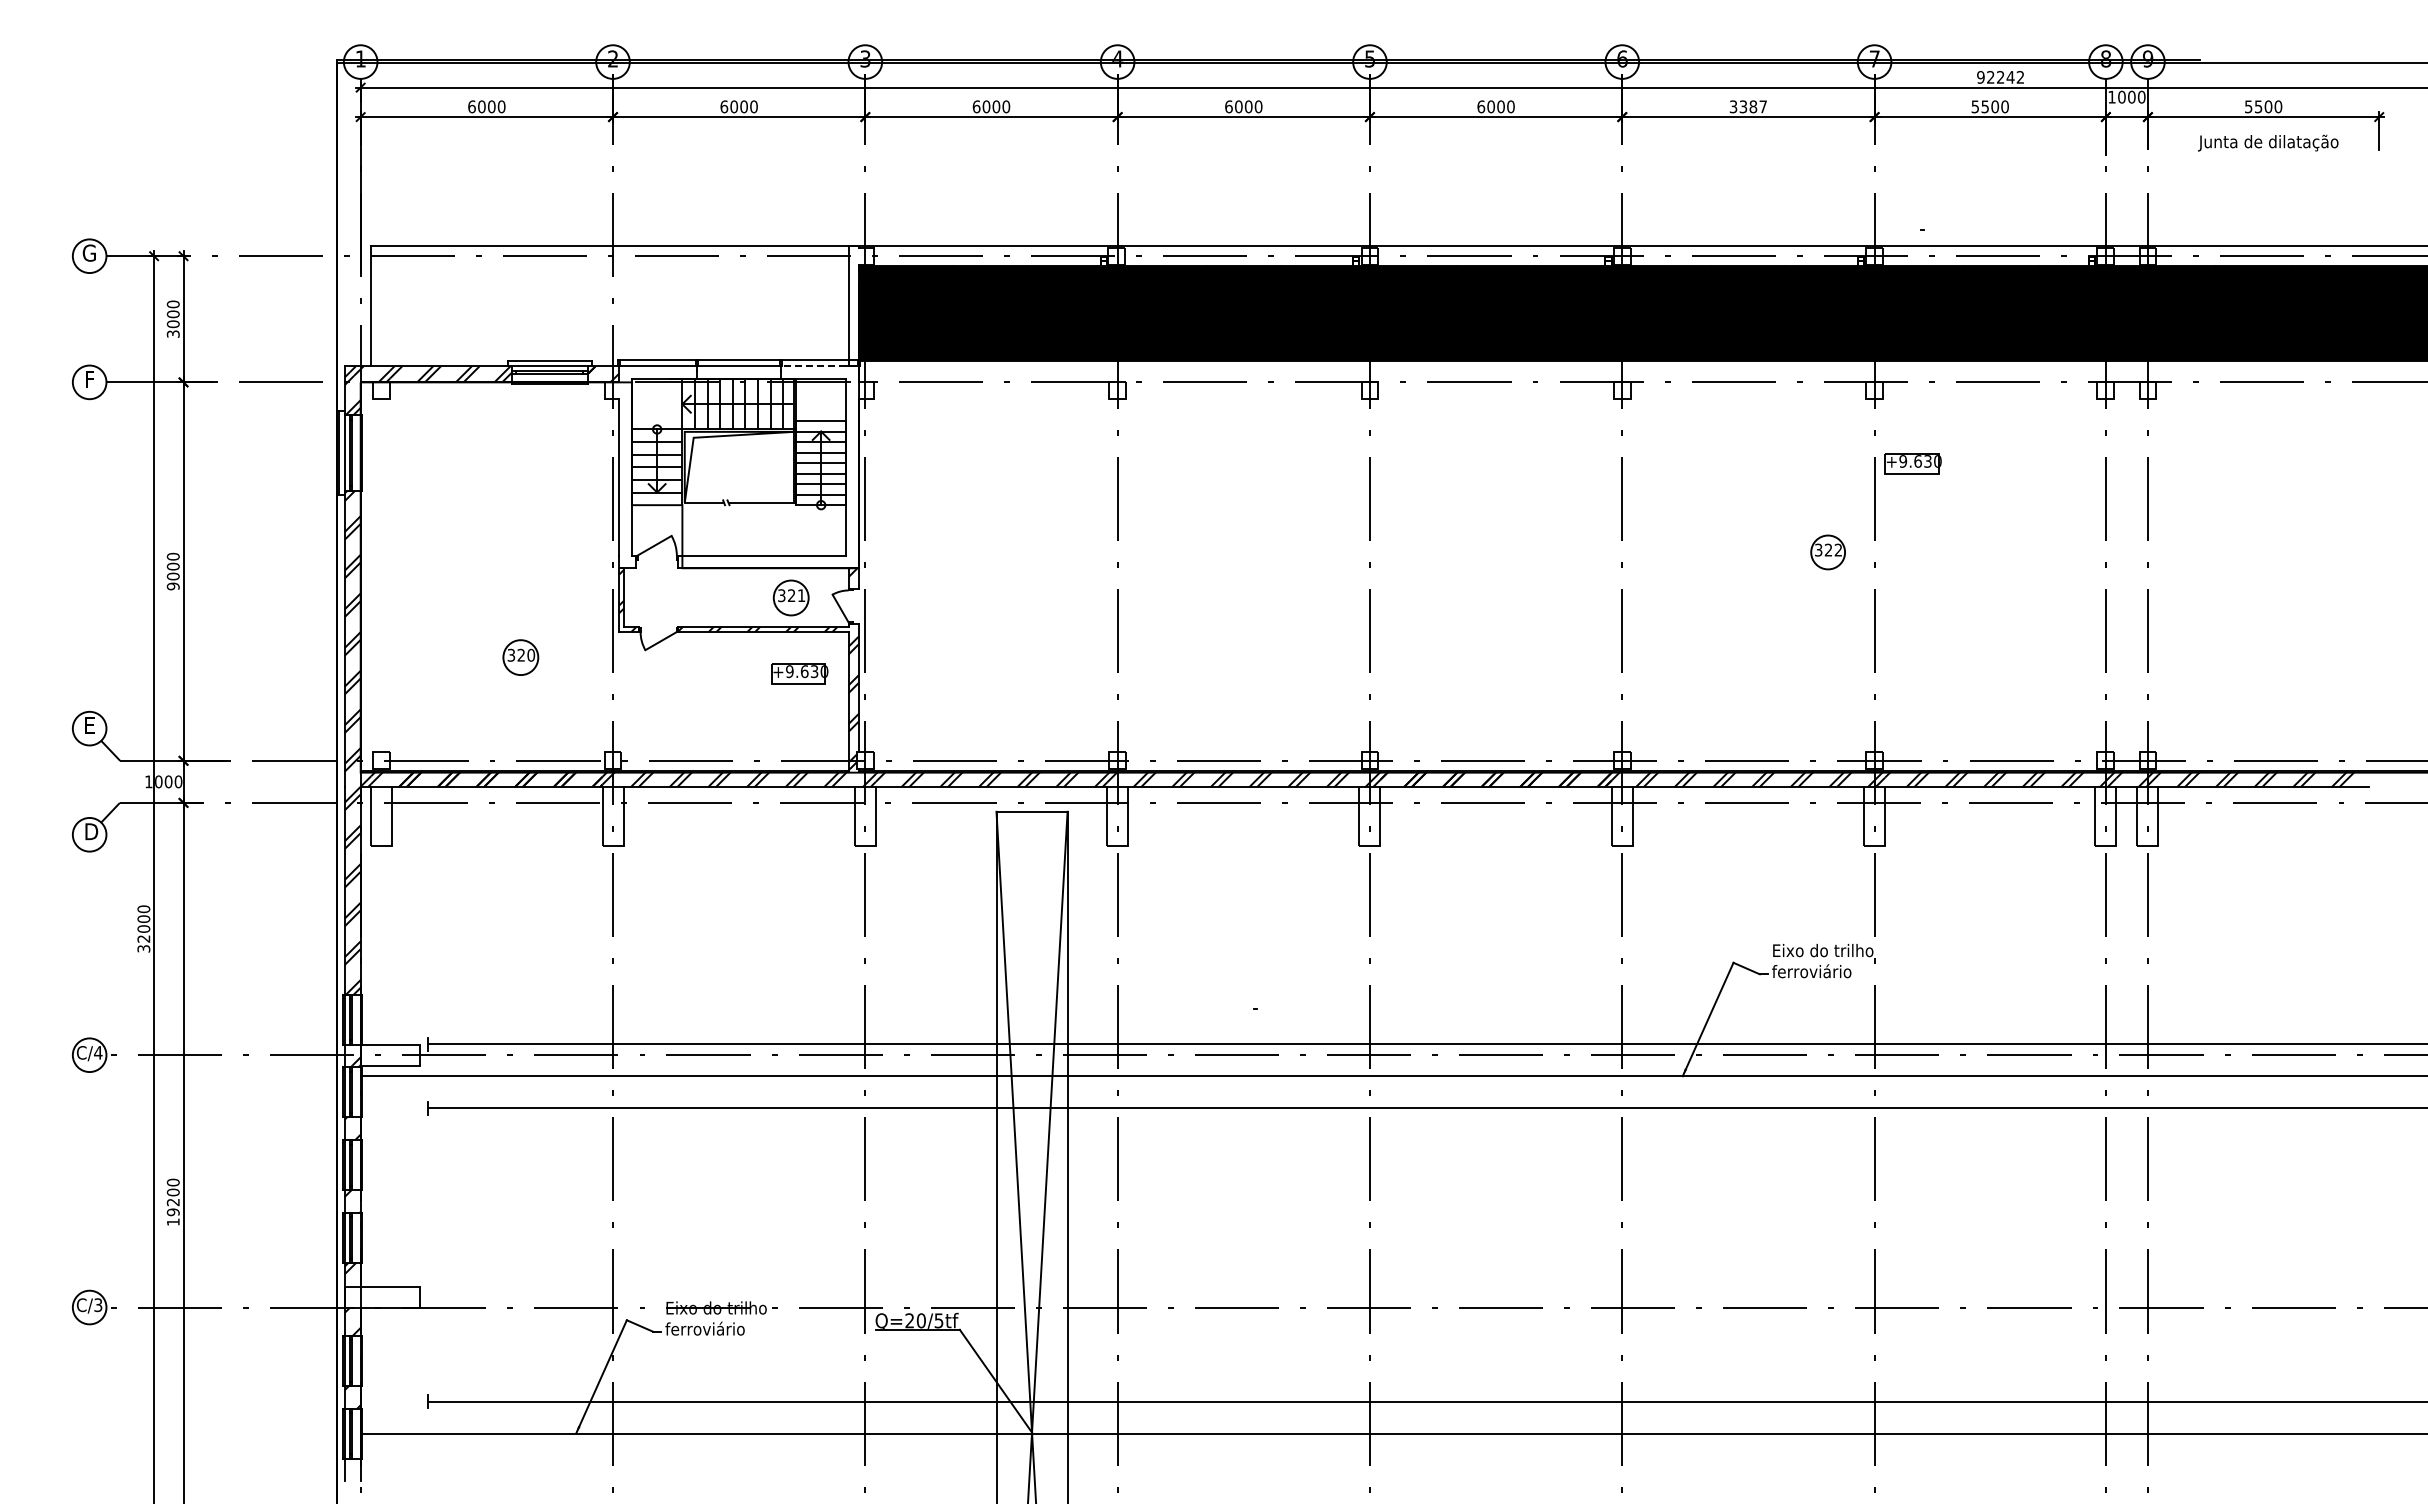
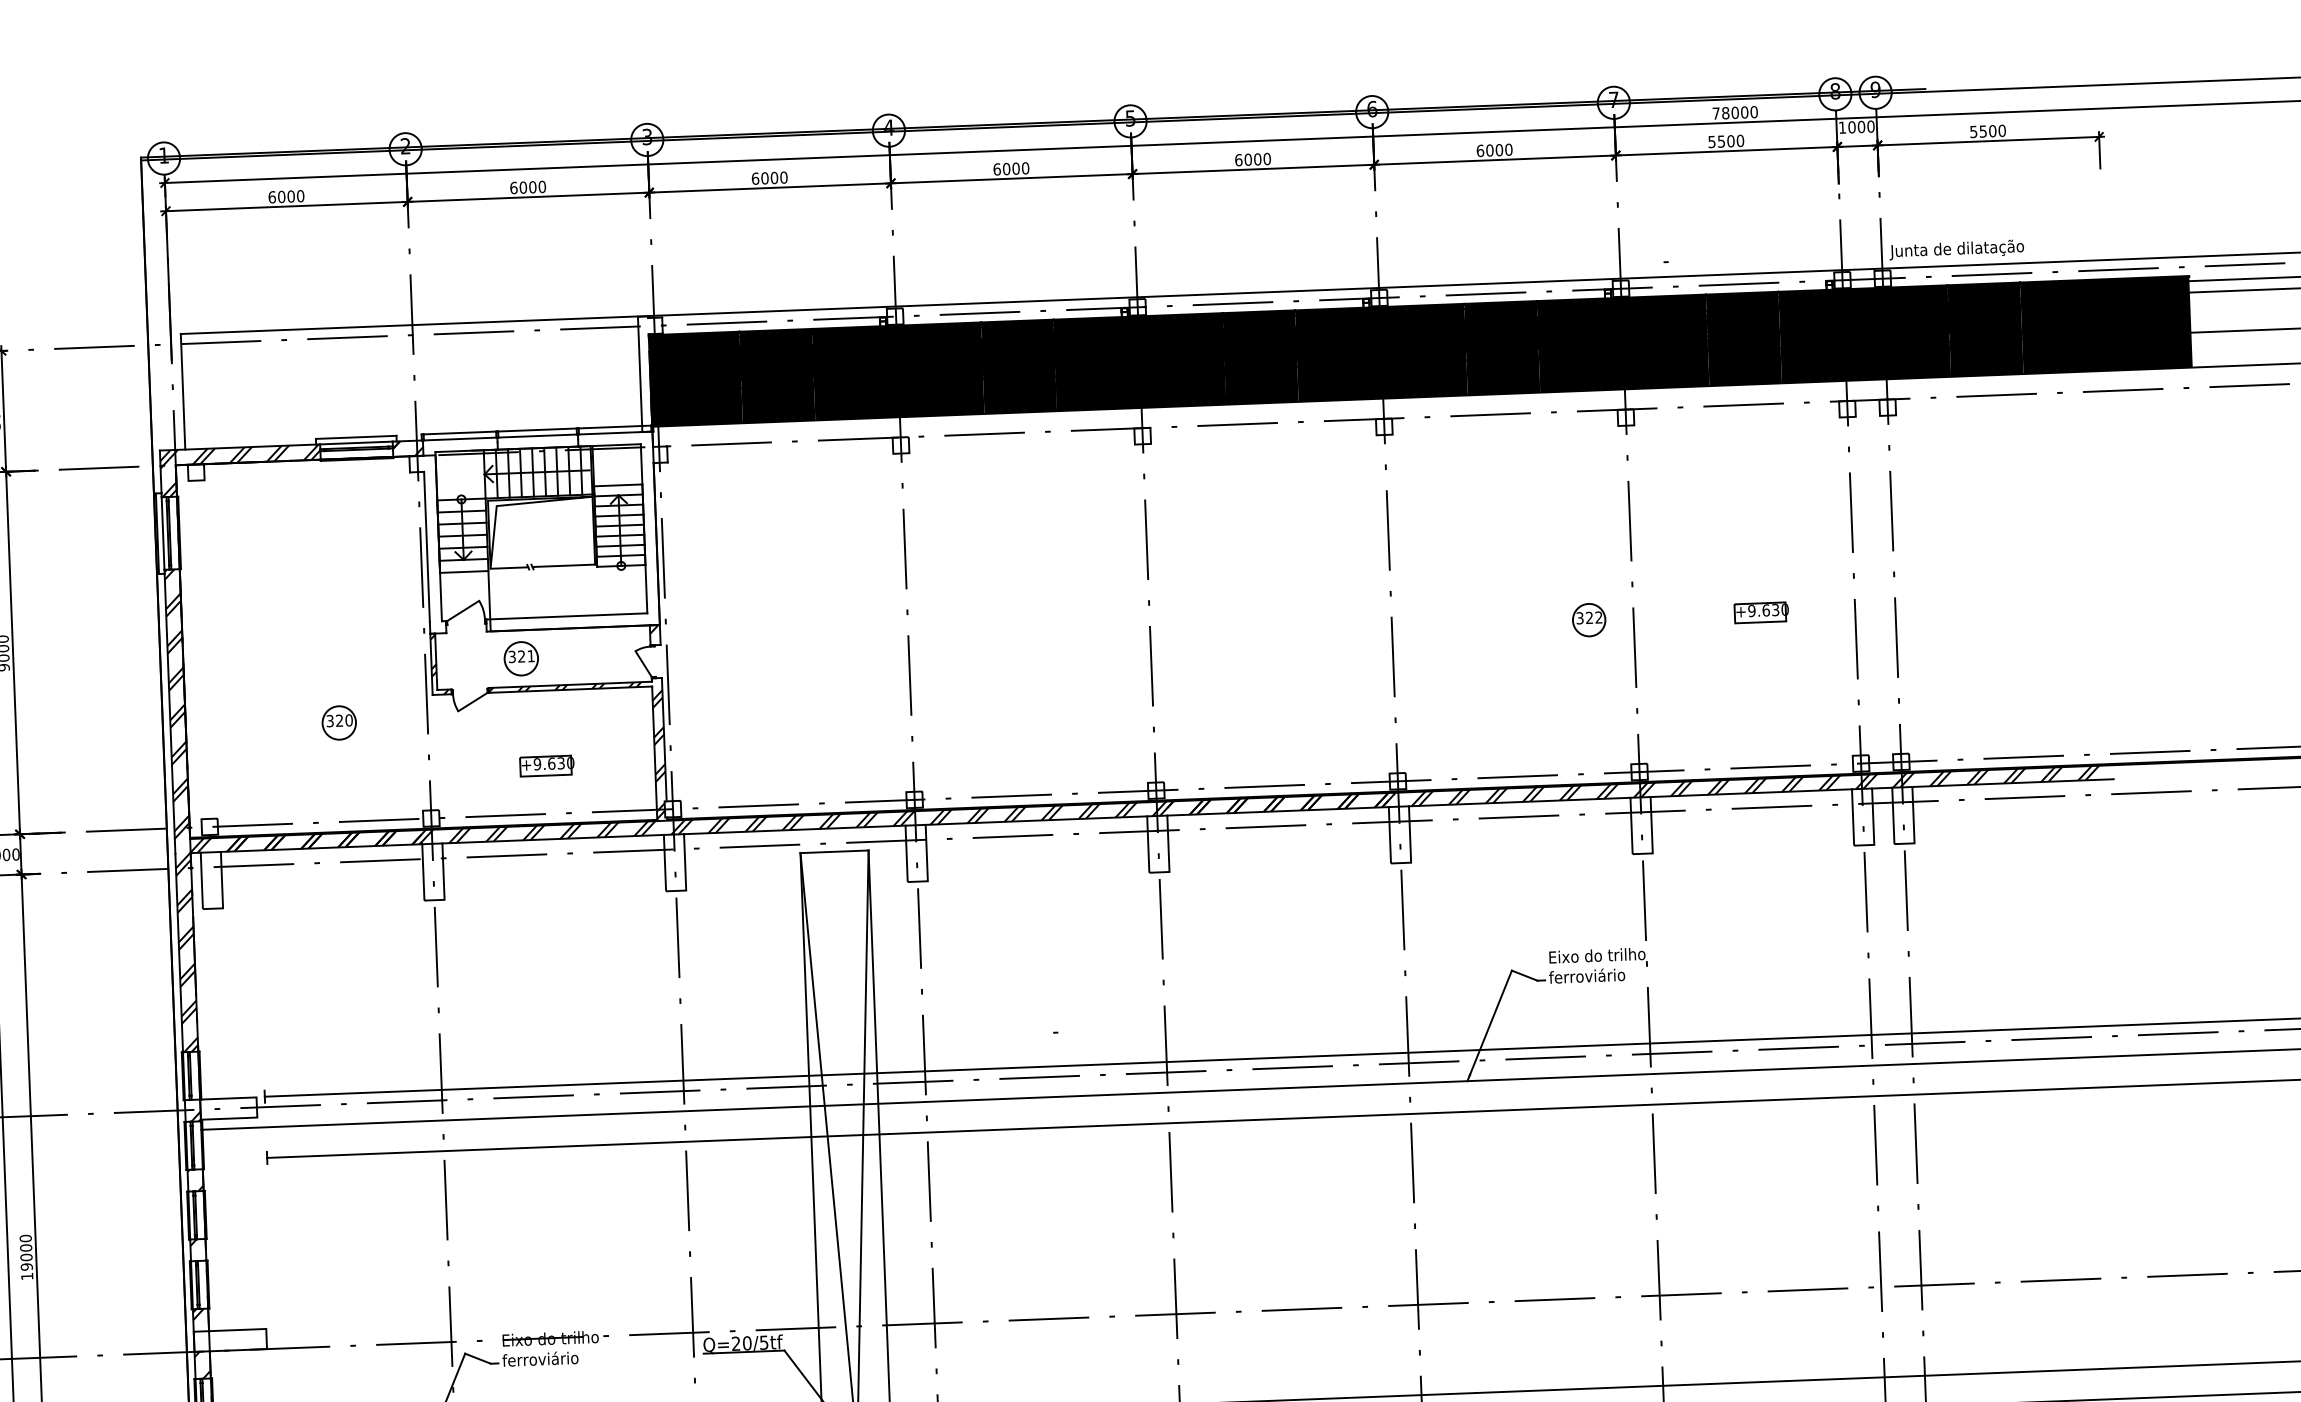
text: (2000, 77) -> (1735, 112), 92242 -> 78000
text: (1748, 106) -> (1494, 150), 3387 -> 6000
text: (2268, 142) -> (1956, 249), moved
line: (813, 366) -> (608, 433), dashed -> solid
part: (1912, 463) -> (1760, 612), moved
part: (1827, 552) -> (1588, 620), moved
part: (790, 597) -> (520, 658), moved
part: (799, 673) -> (546, 765), moved
text: (172, 1202) -> (25, 1257), 19200 -> 19000

